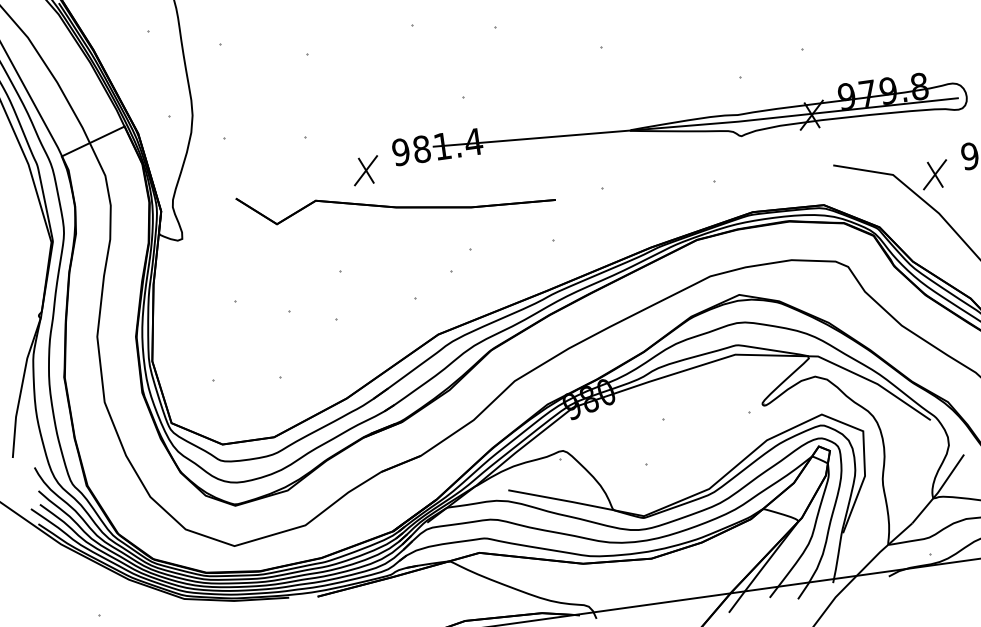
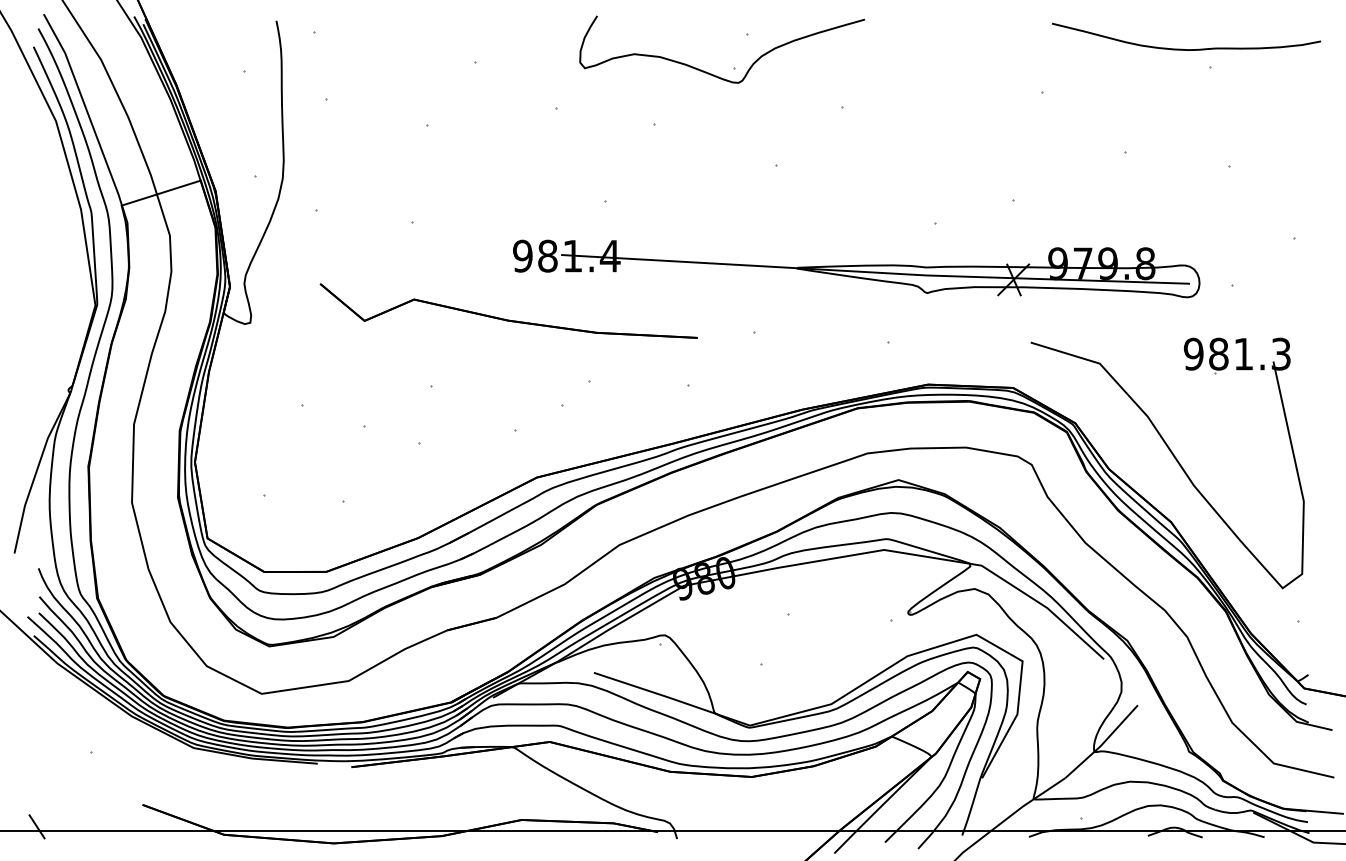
part: (366, 170) -> (478, 271), removed
part: (934, 174) -> (1148, 369), removed

